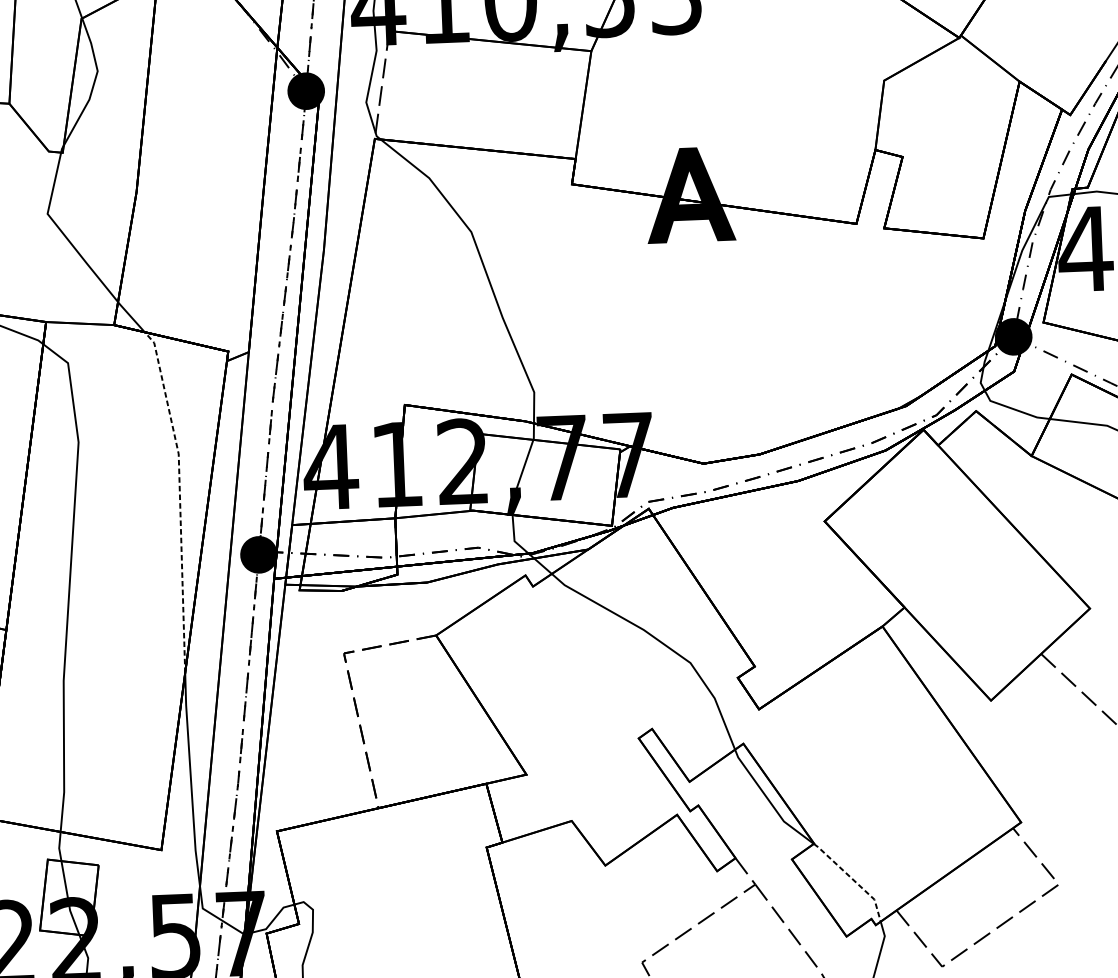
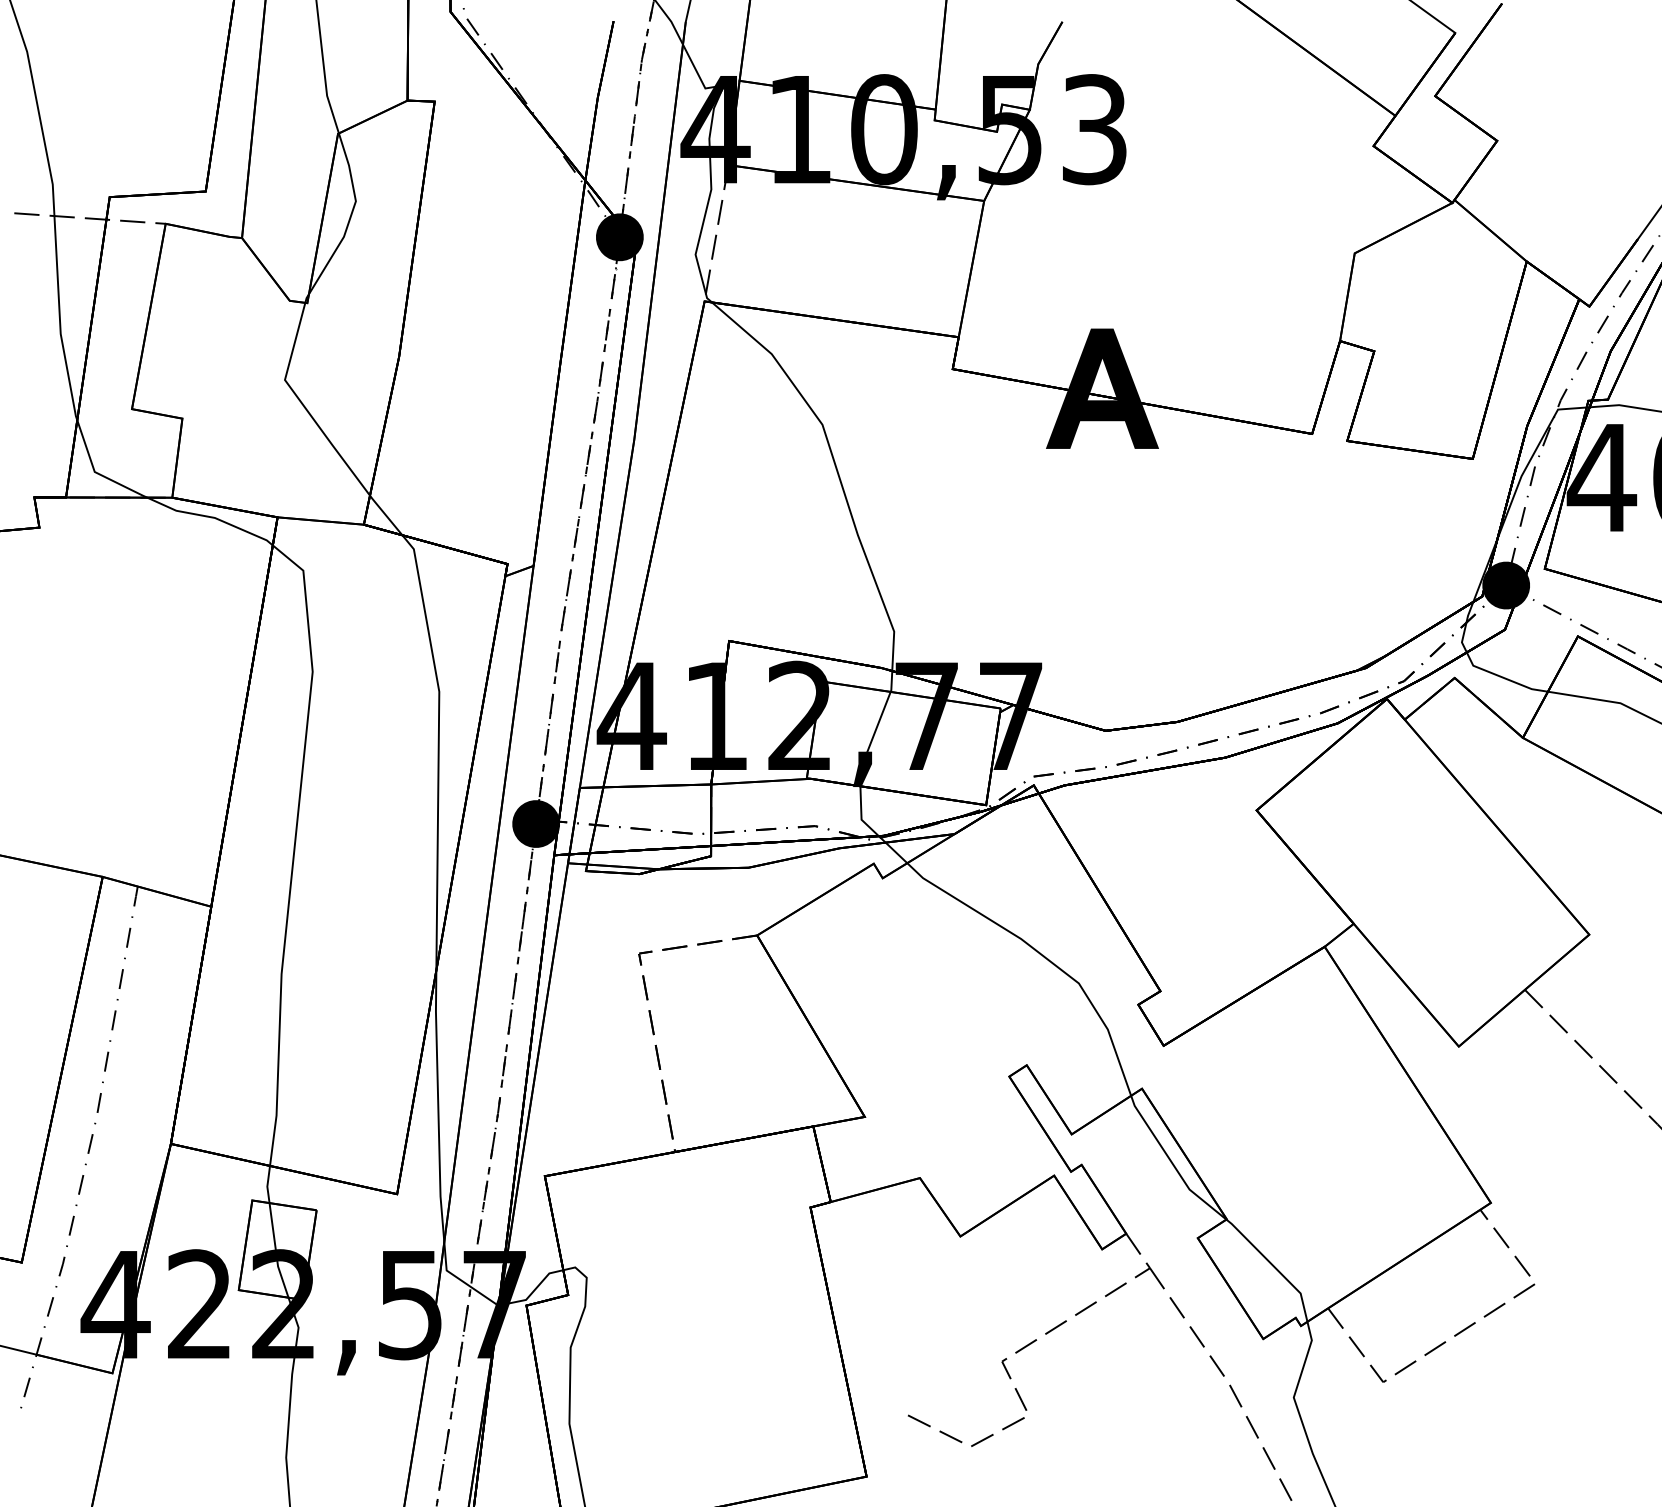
line: (179, 497) -> (438, 747), dashed -> solid
line: (853, 880) -> (1274, 1267), dashed -> solid

